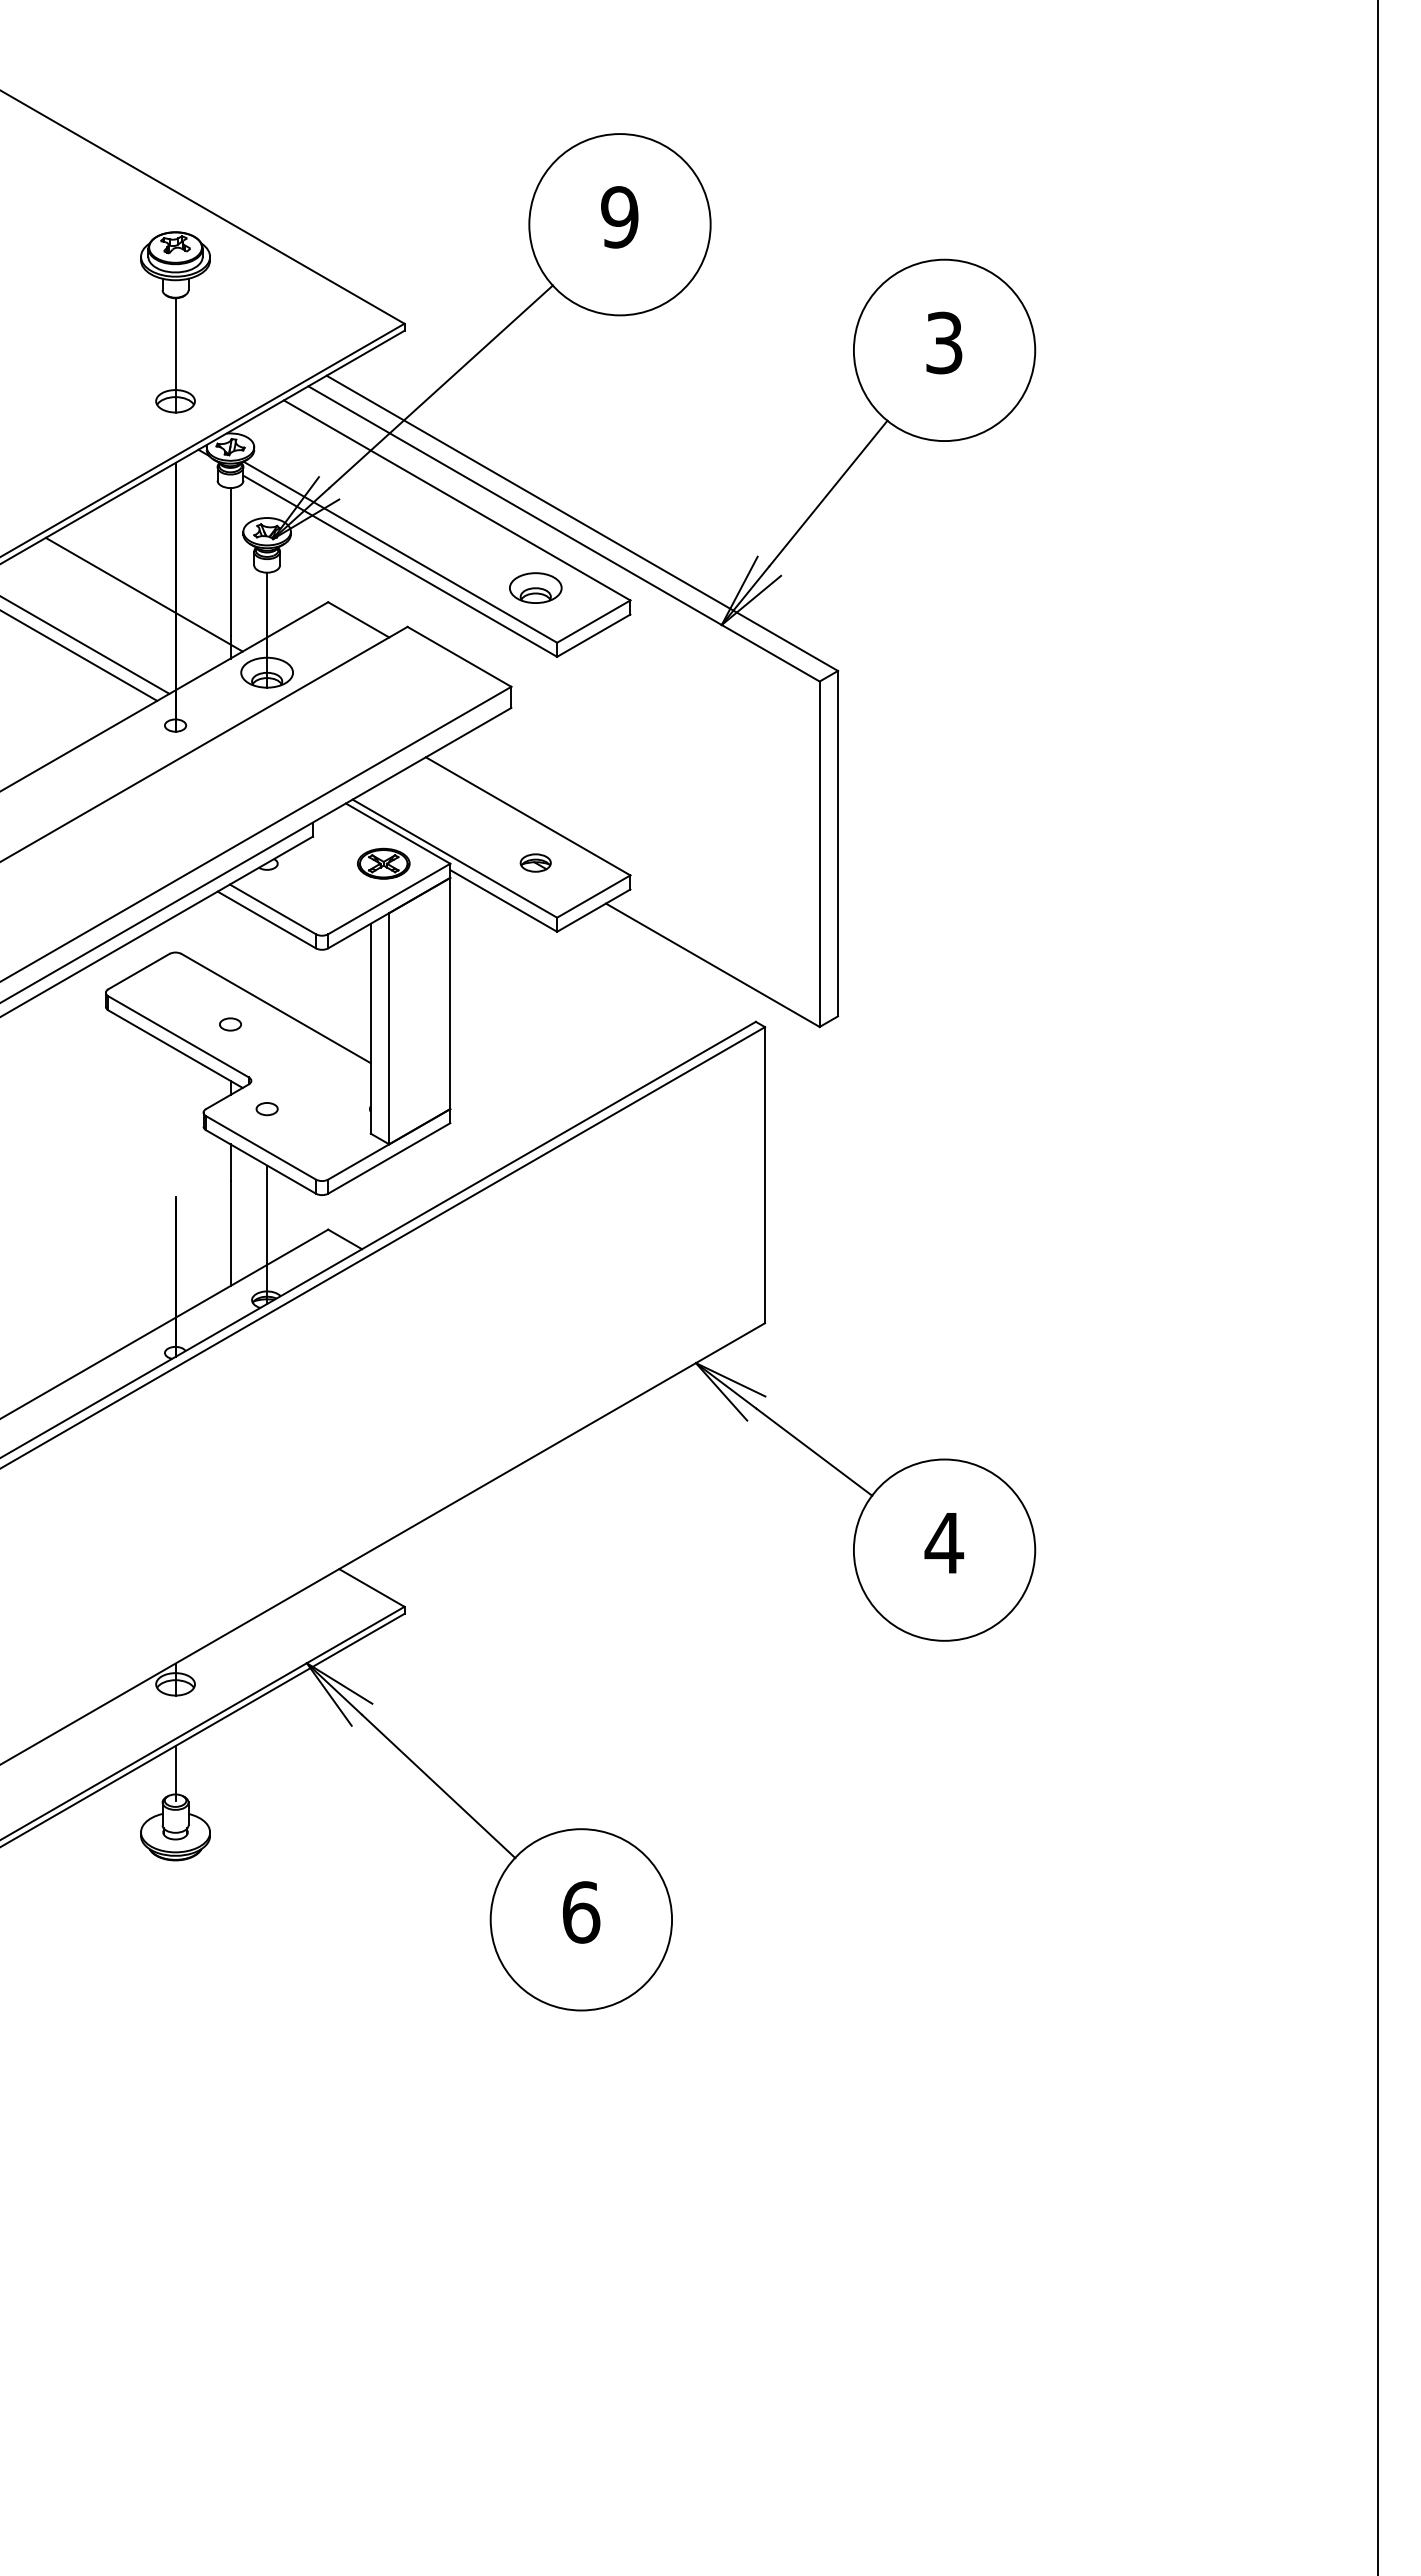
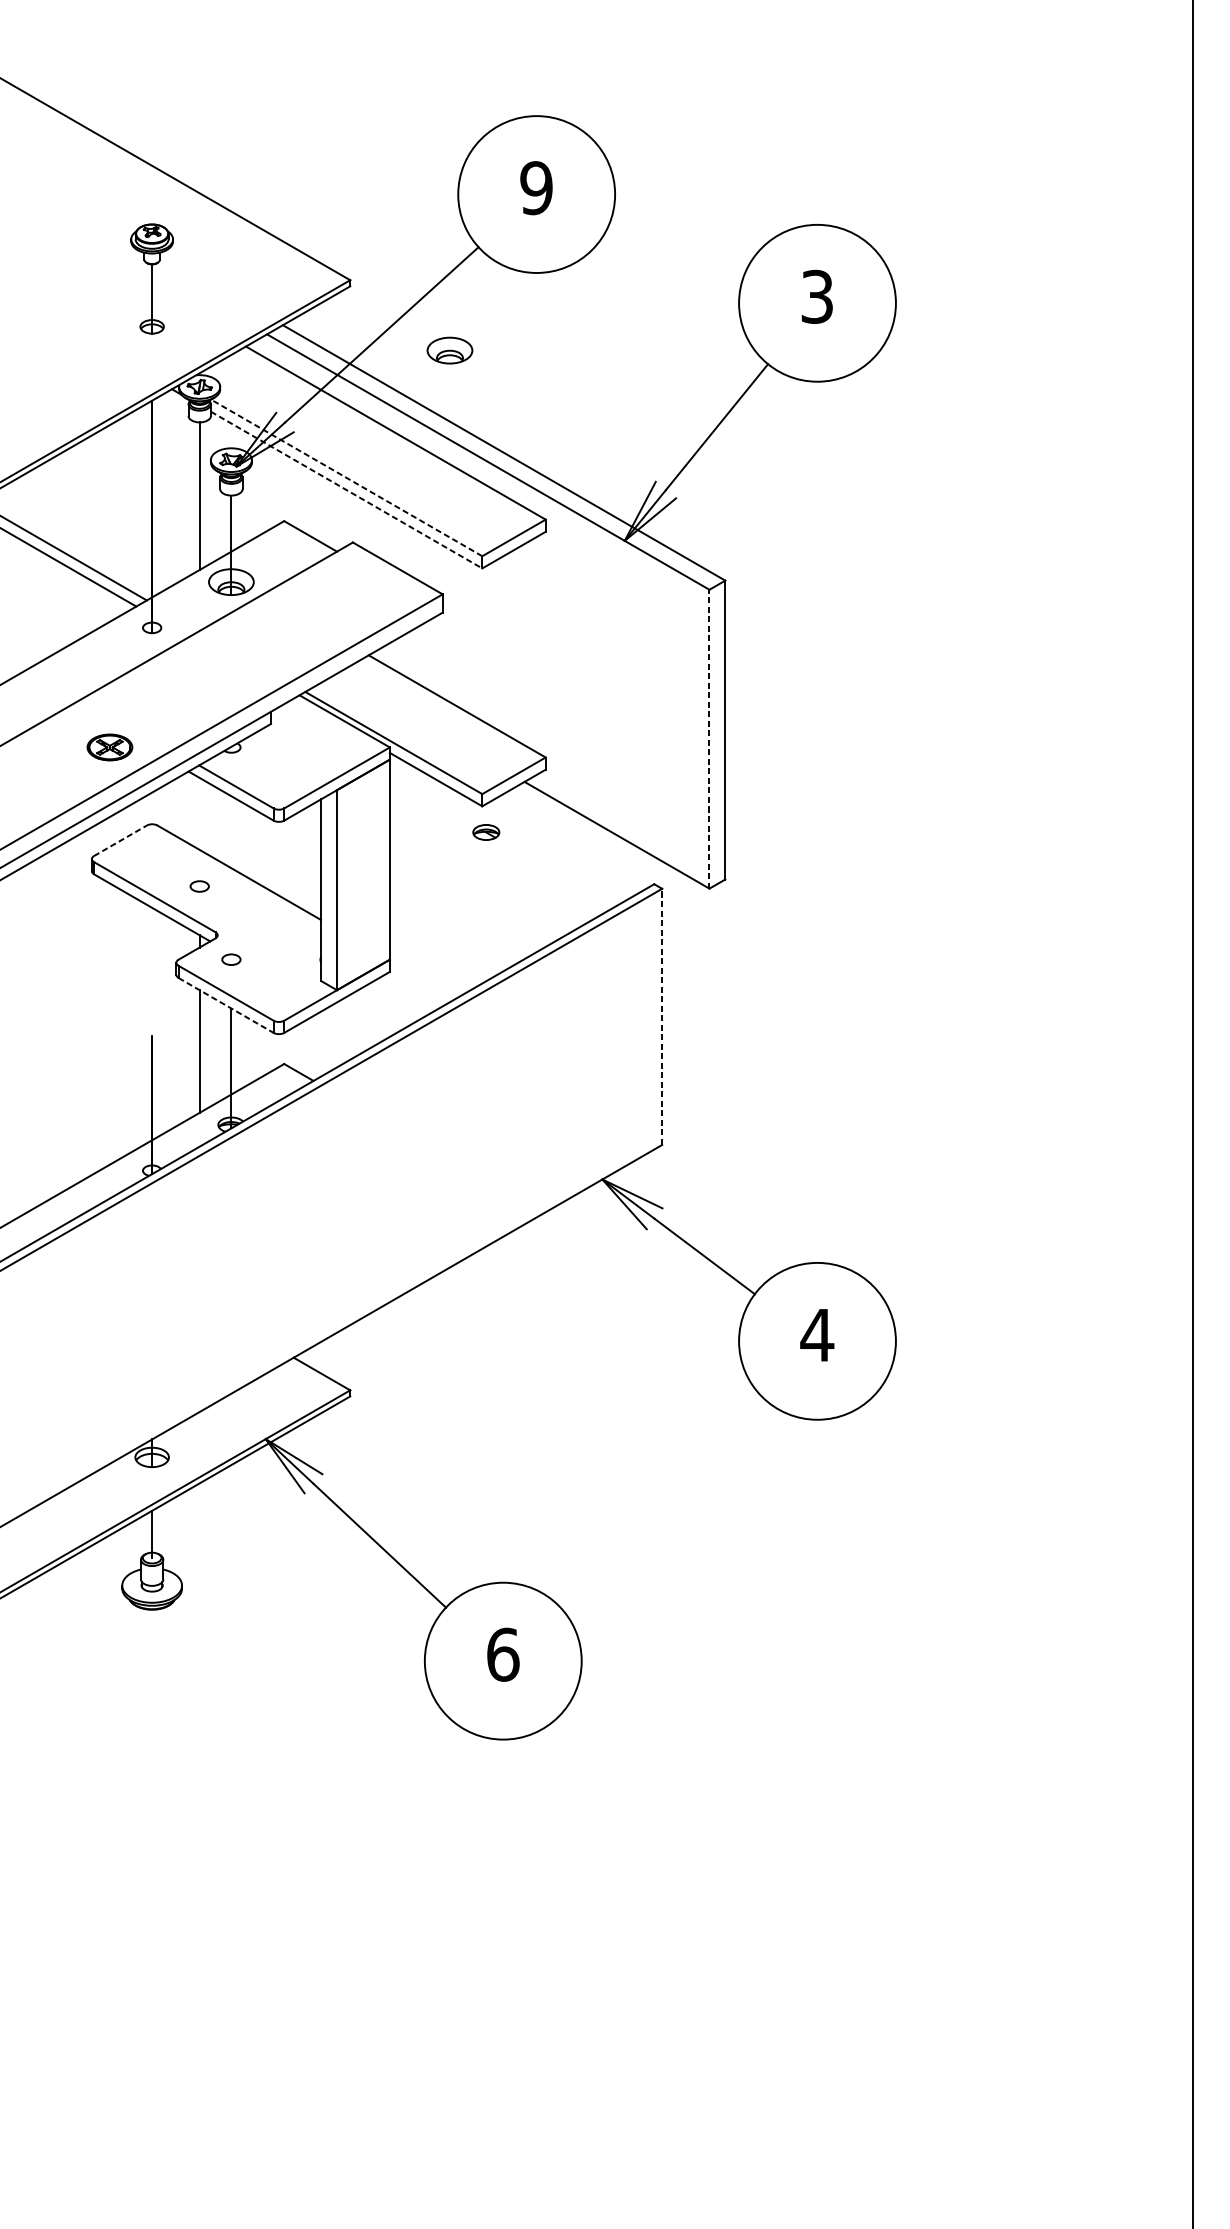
part: (175, 322) -> (152, 279), size x0.7
line: (399, 552) -> (345, 478), solid -> dashed
line: (400, 566) -> (346, 490), solid -> dashed
part: (535, 587) -> (449, 350), moved
line: (143, 594) -> (124, 514), removed
line: (819, 854) -> (709, 739), solid -> dashed
part: (535, 862) -> (486, 832), moved
part: (383, 863) -> (109, 747), moved
line: (139, 971) -> (120, 840), solid -> dashed
line: (261, 1162) -> (226, 1005), solid -> dashed
line: (765, 1174) -> (662, 1016), solid -> dashed

